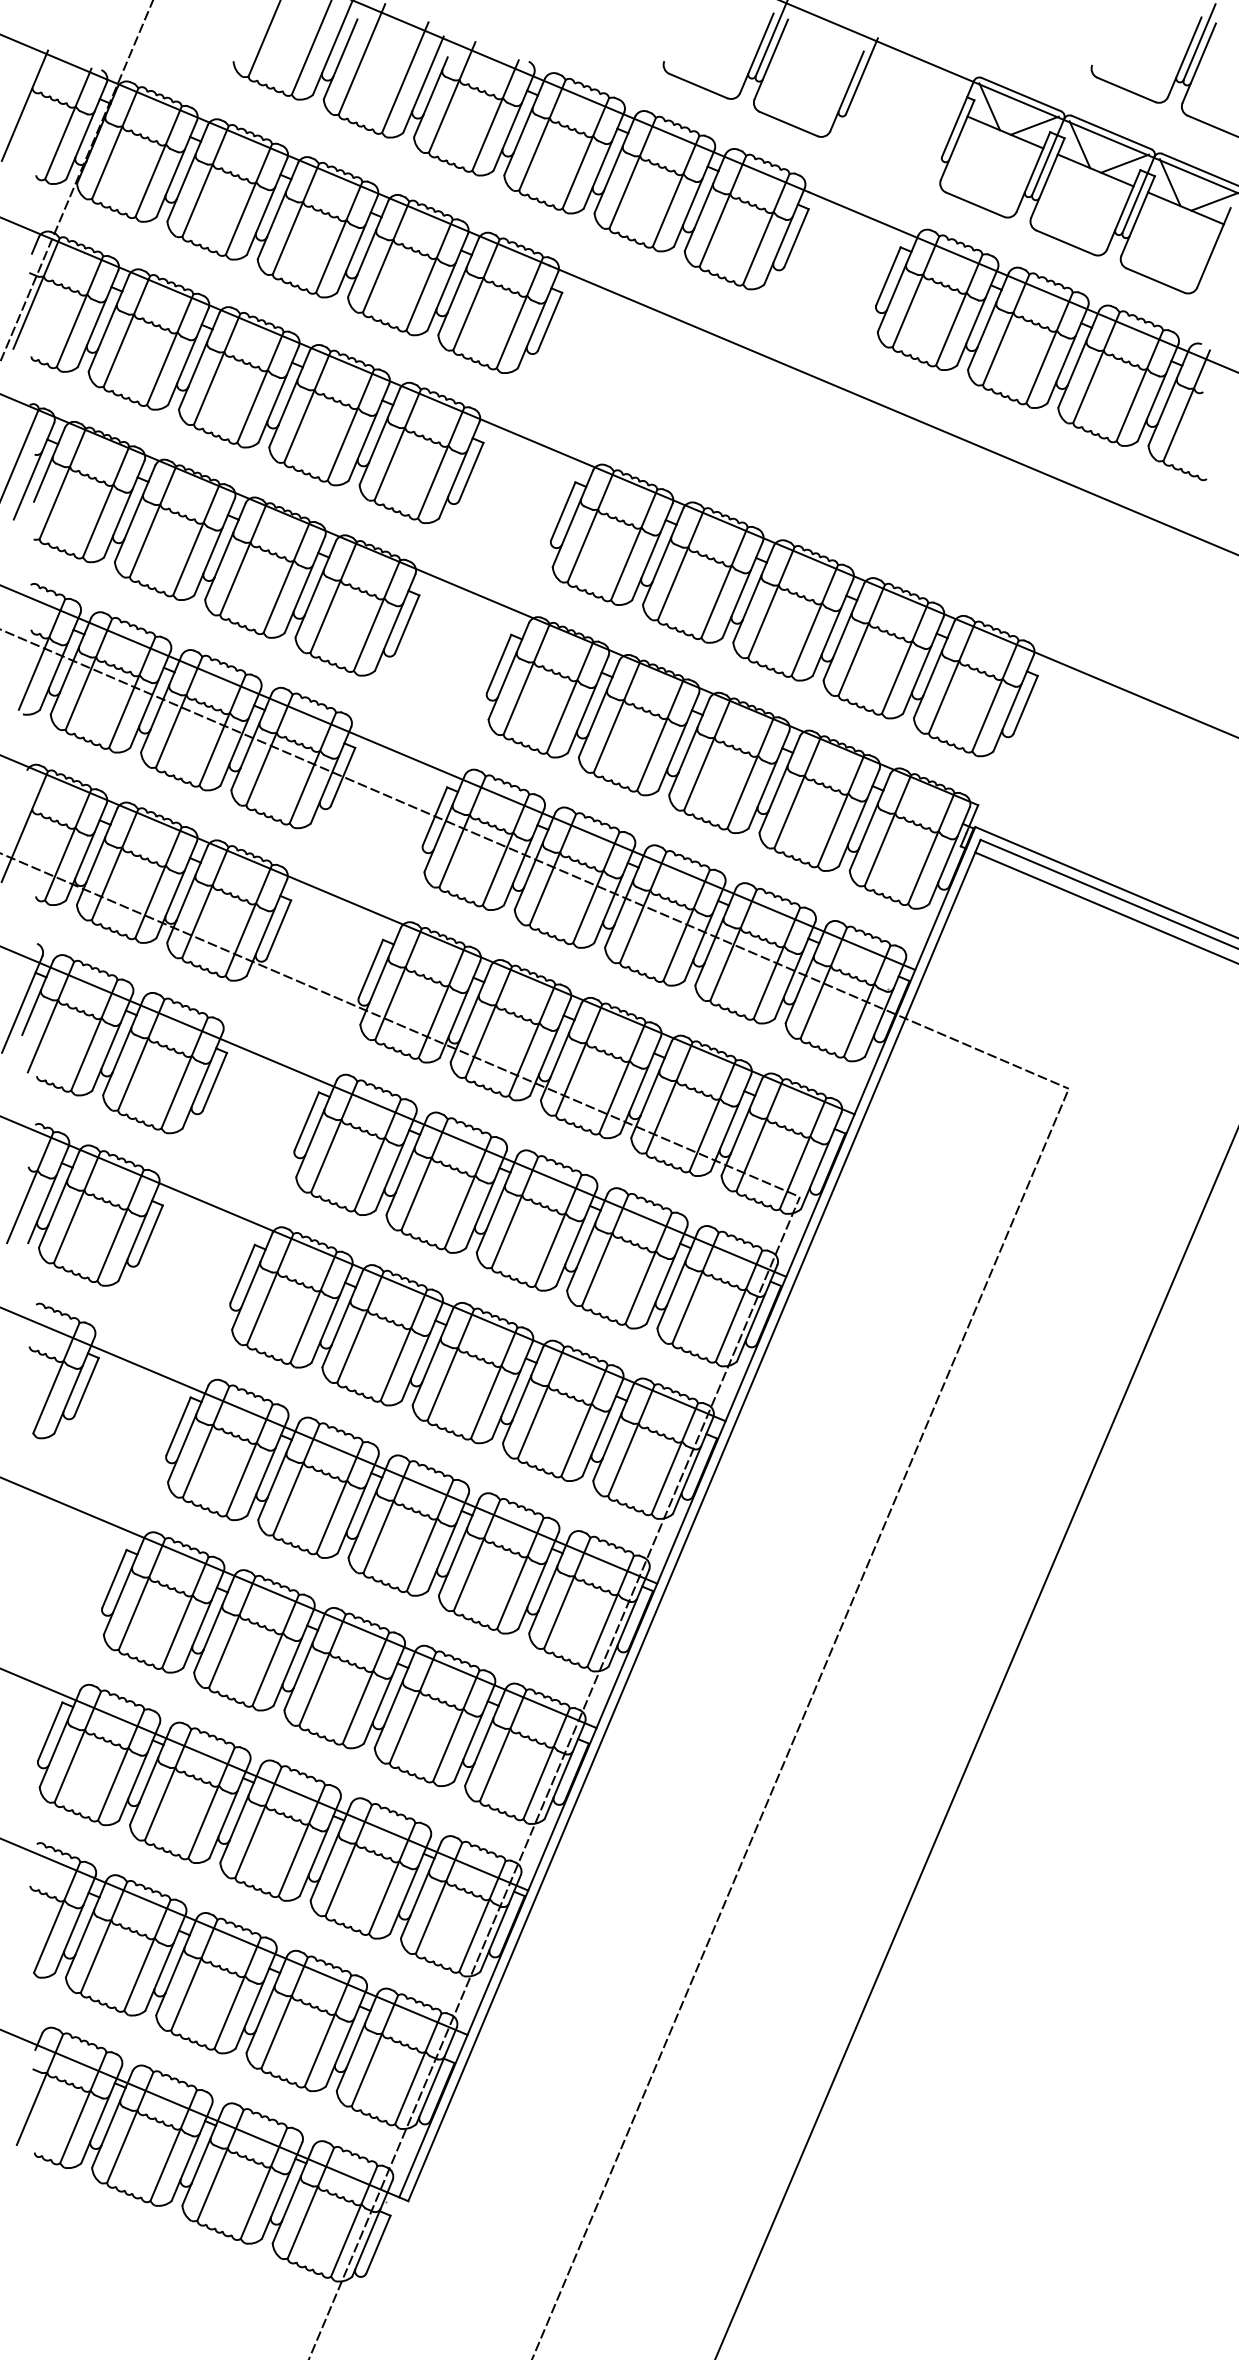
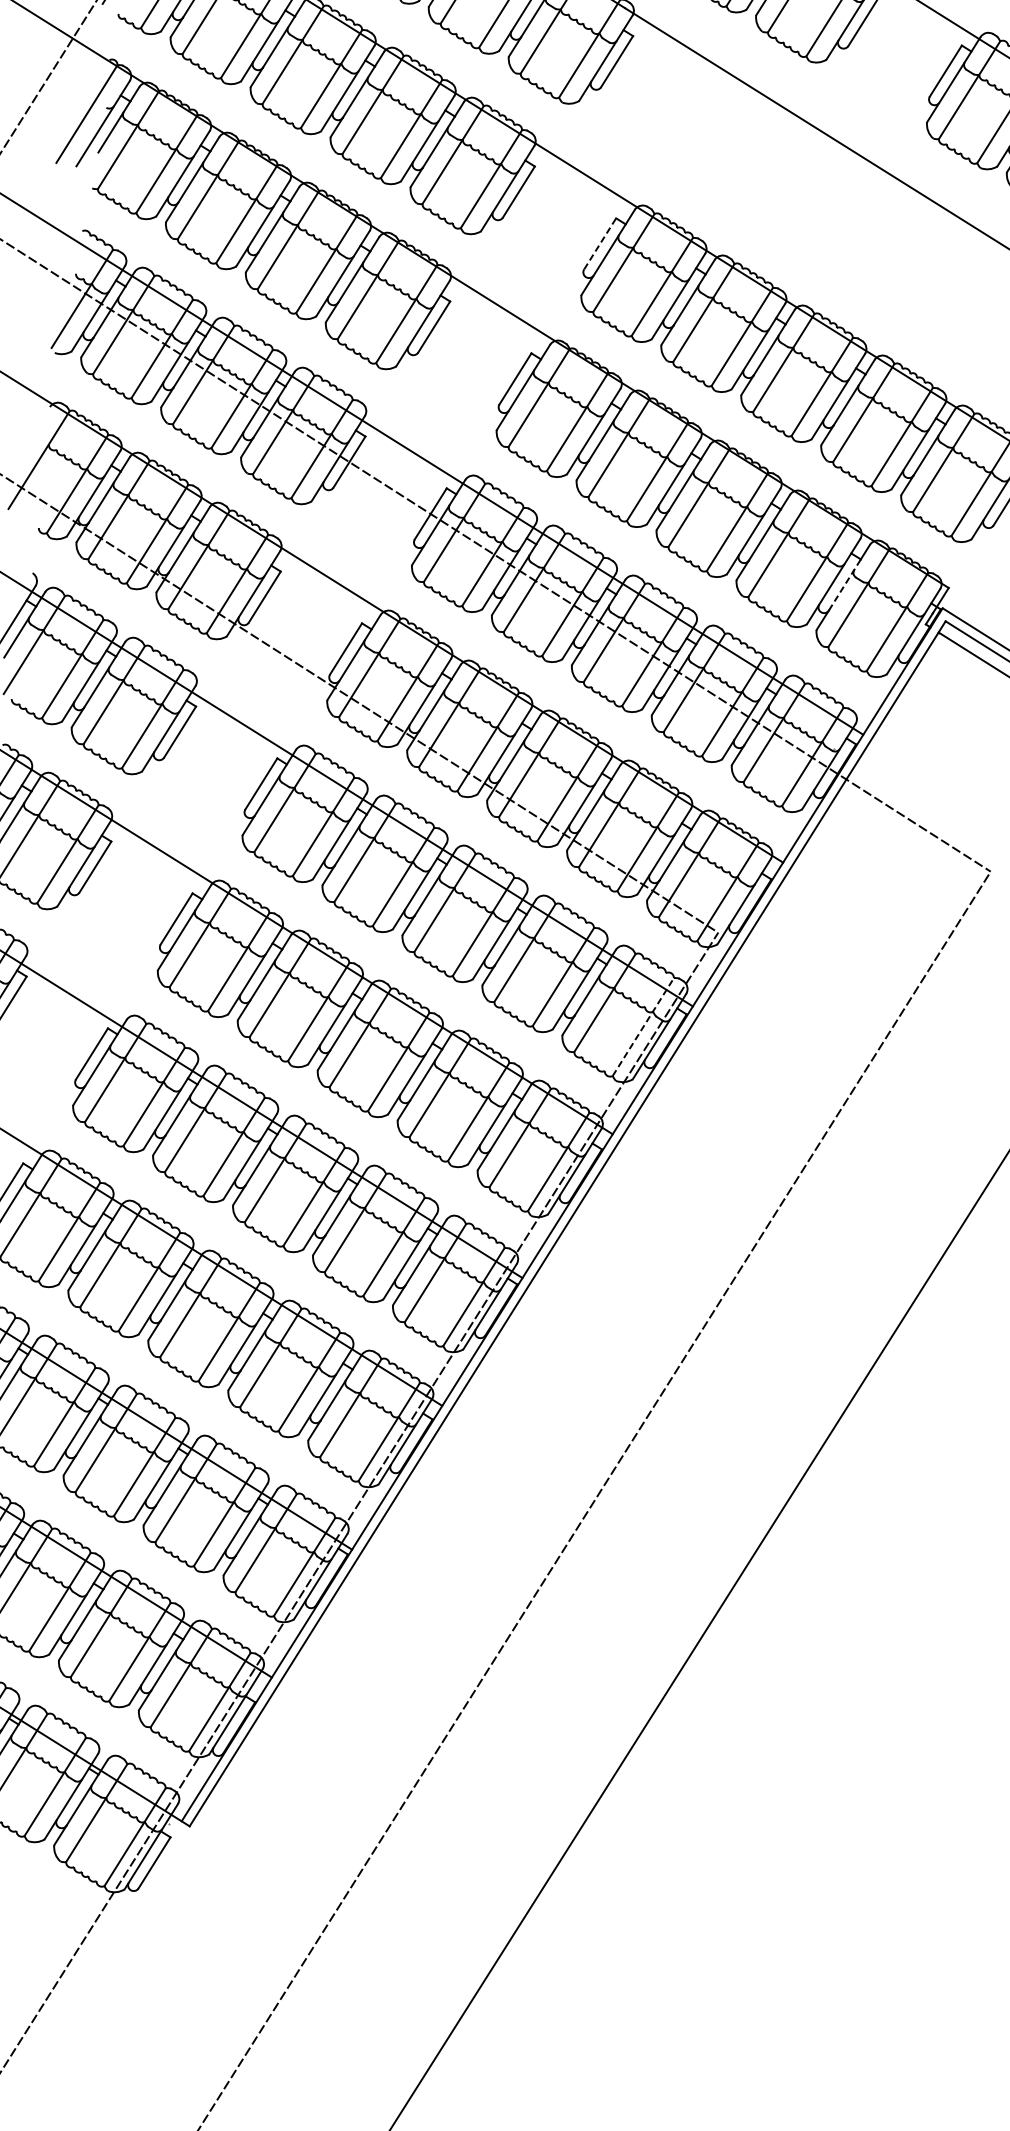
line: (563, 510) -> (600, 243), solid -> dashed
line: (871, 819) -> (845, 584), solid -> dashed
line: (738, 1306) -> (642, 1027), solid -> dashed

